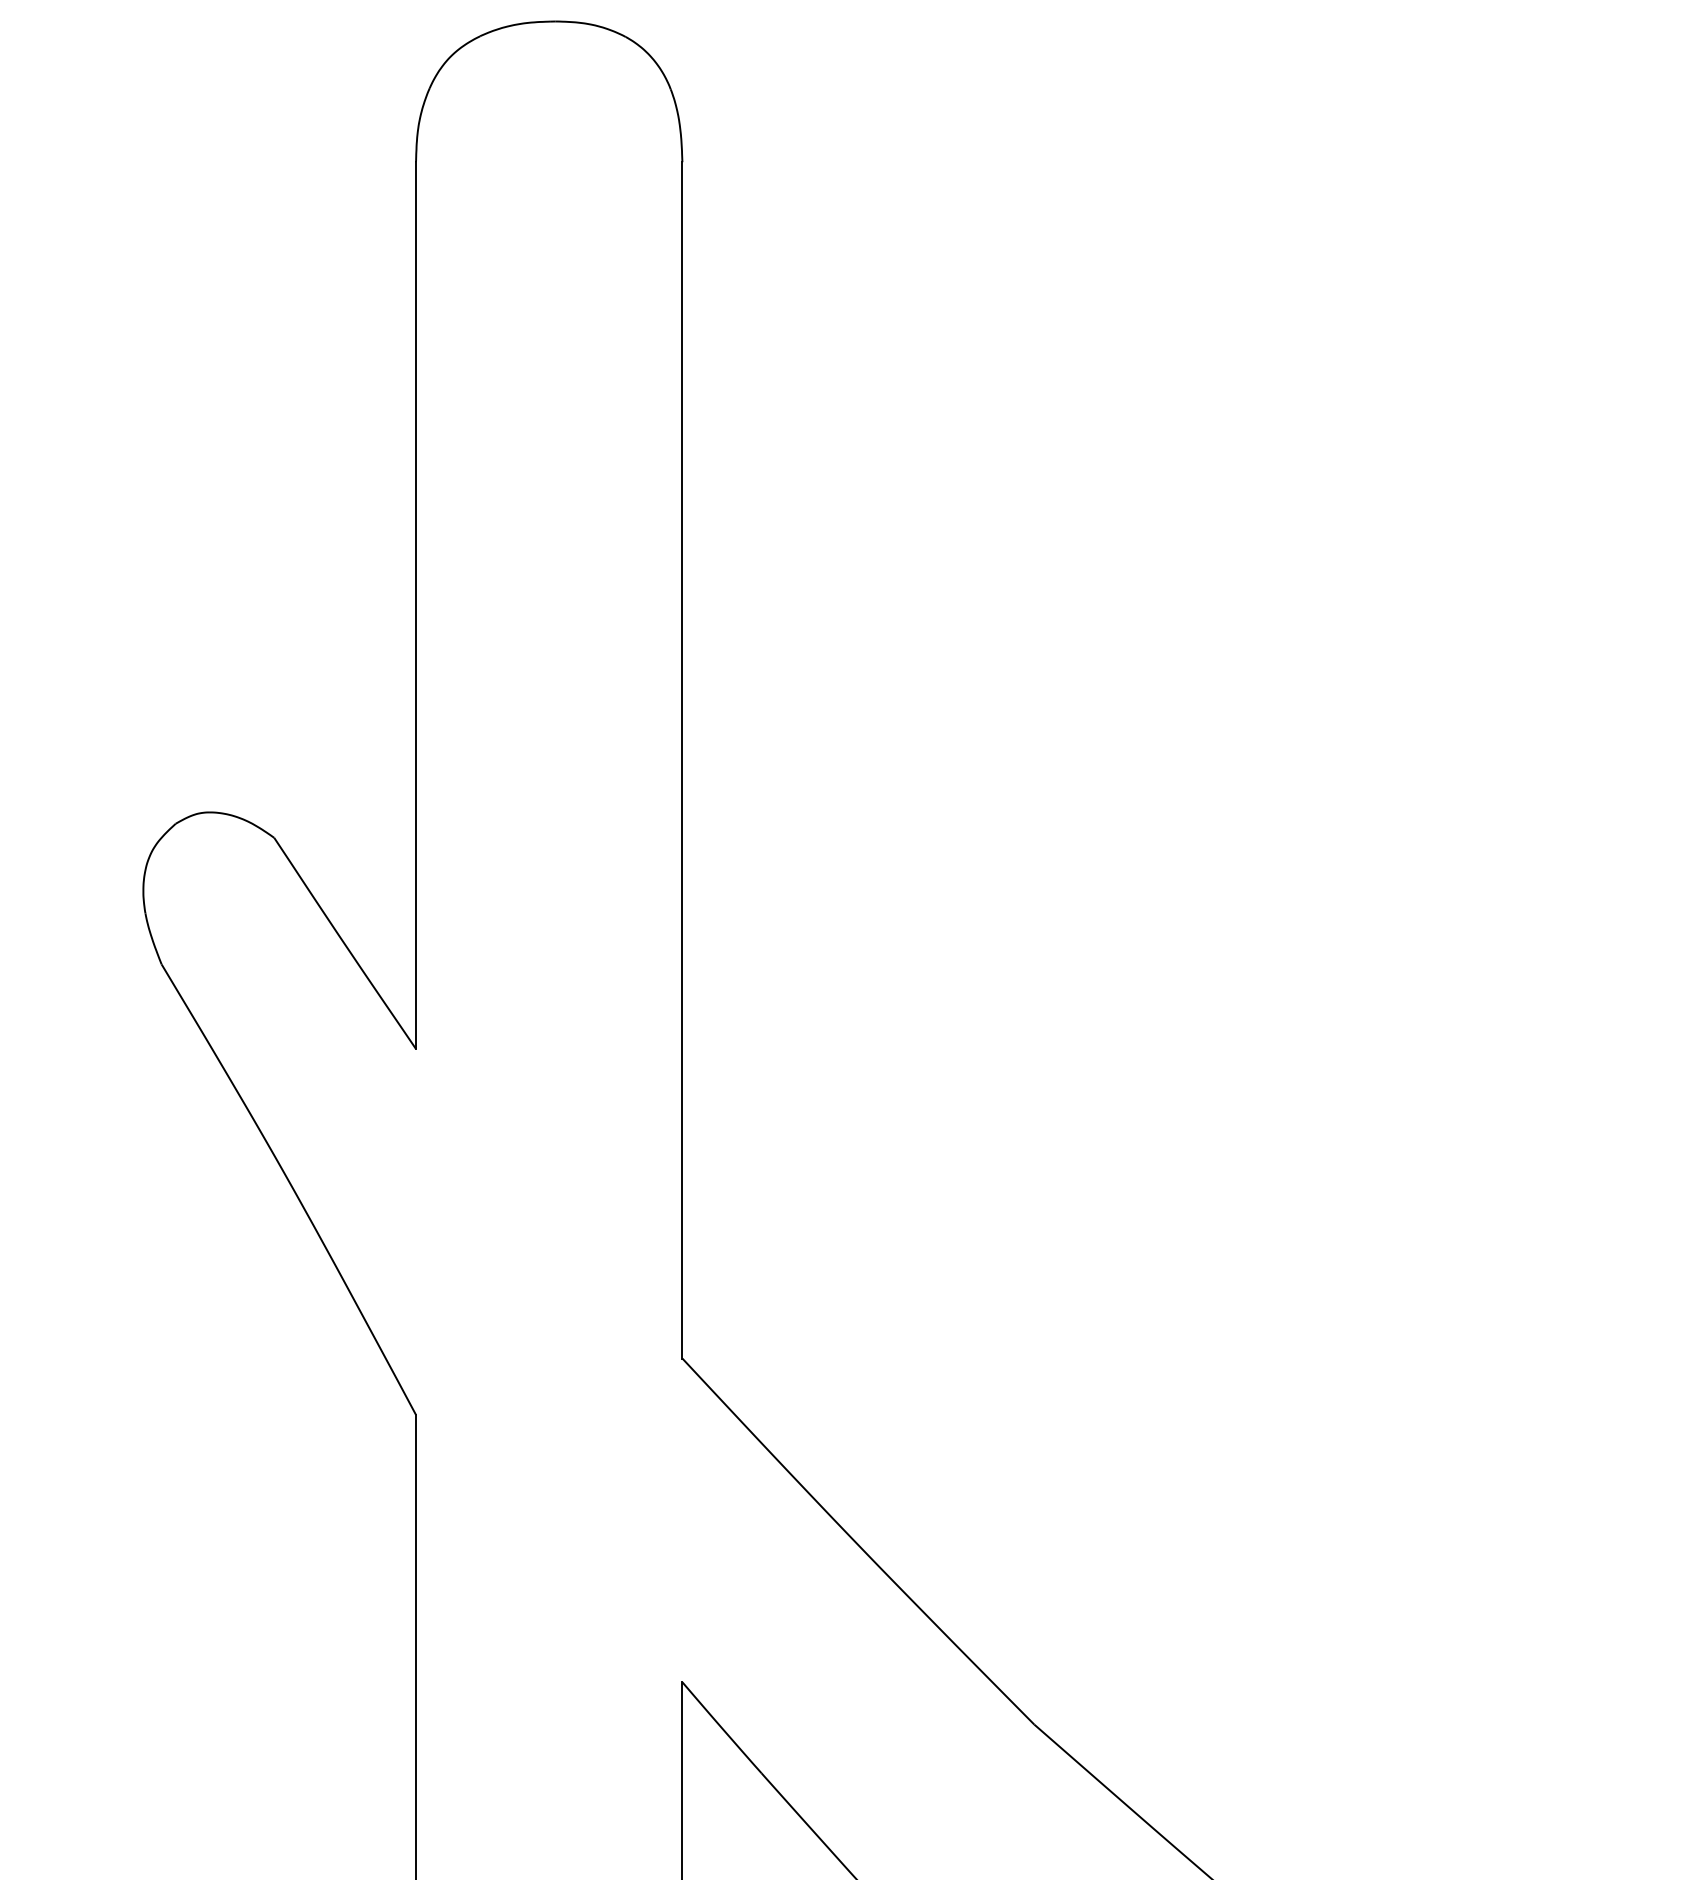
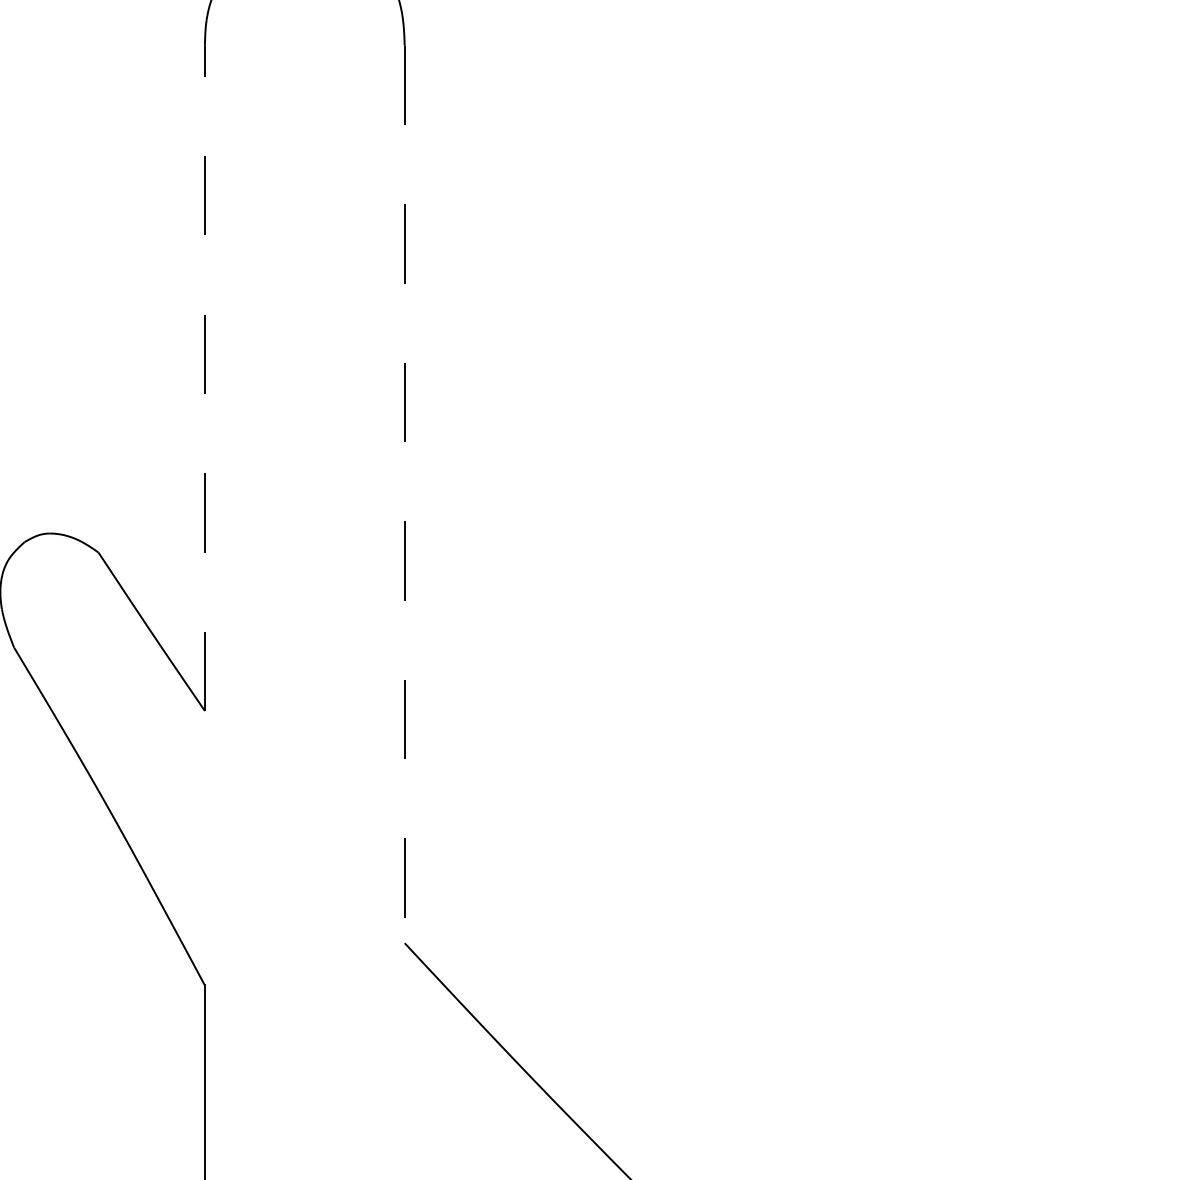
line: (416, 605) -> (205, 378), solid -> dashed
line: (682, 760) -> (404, 494), solid -> dashed

